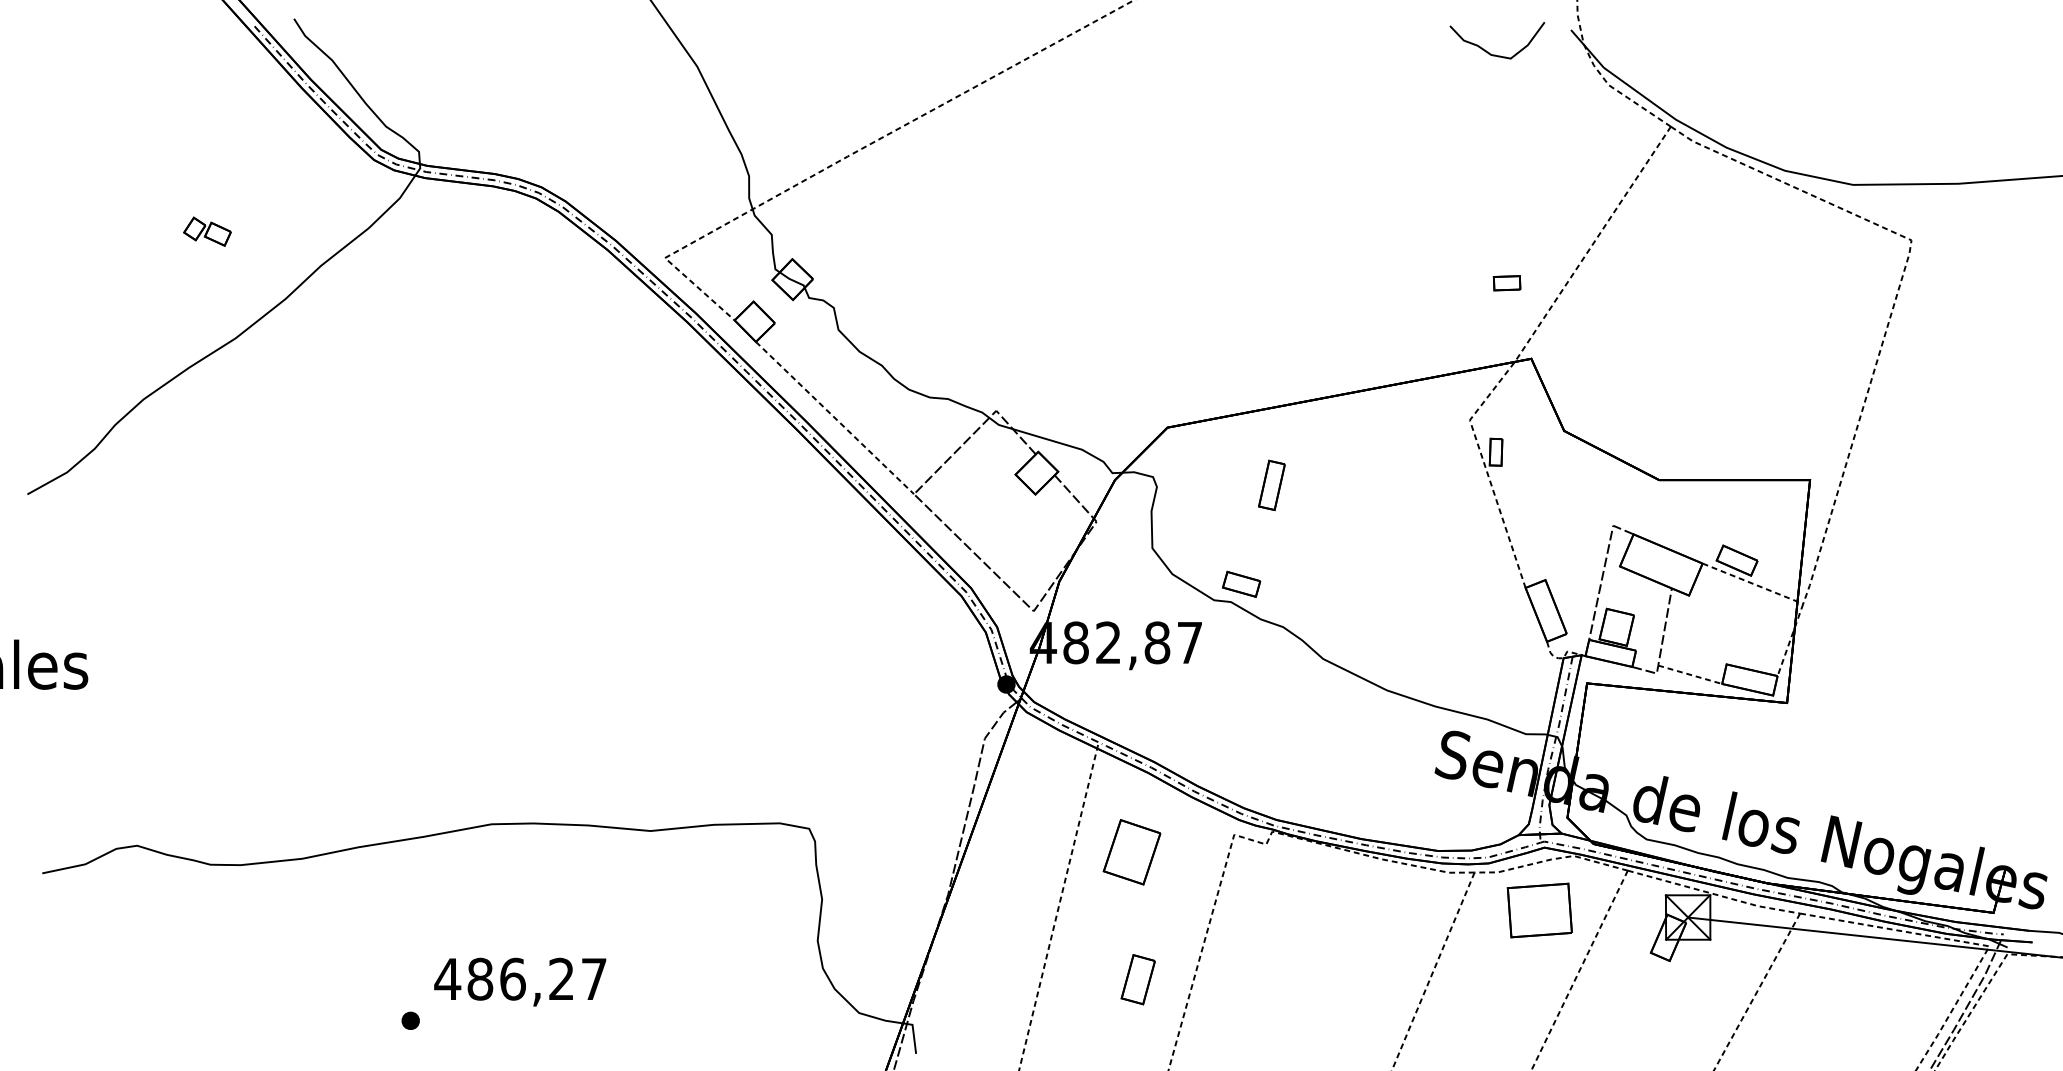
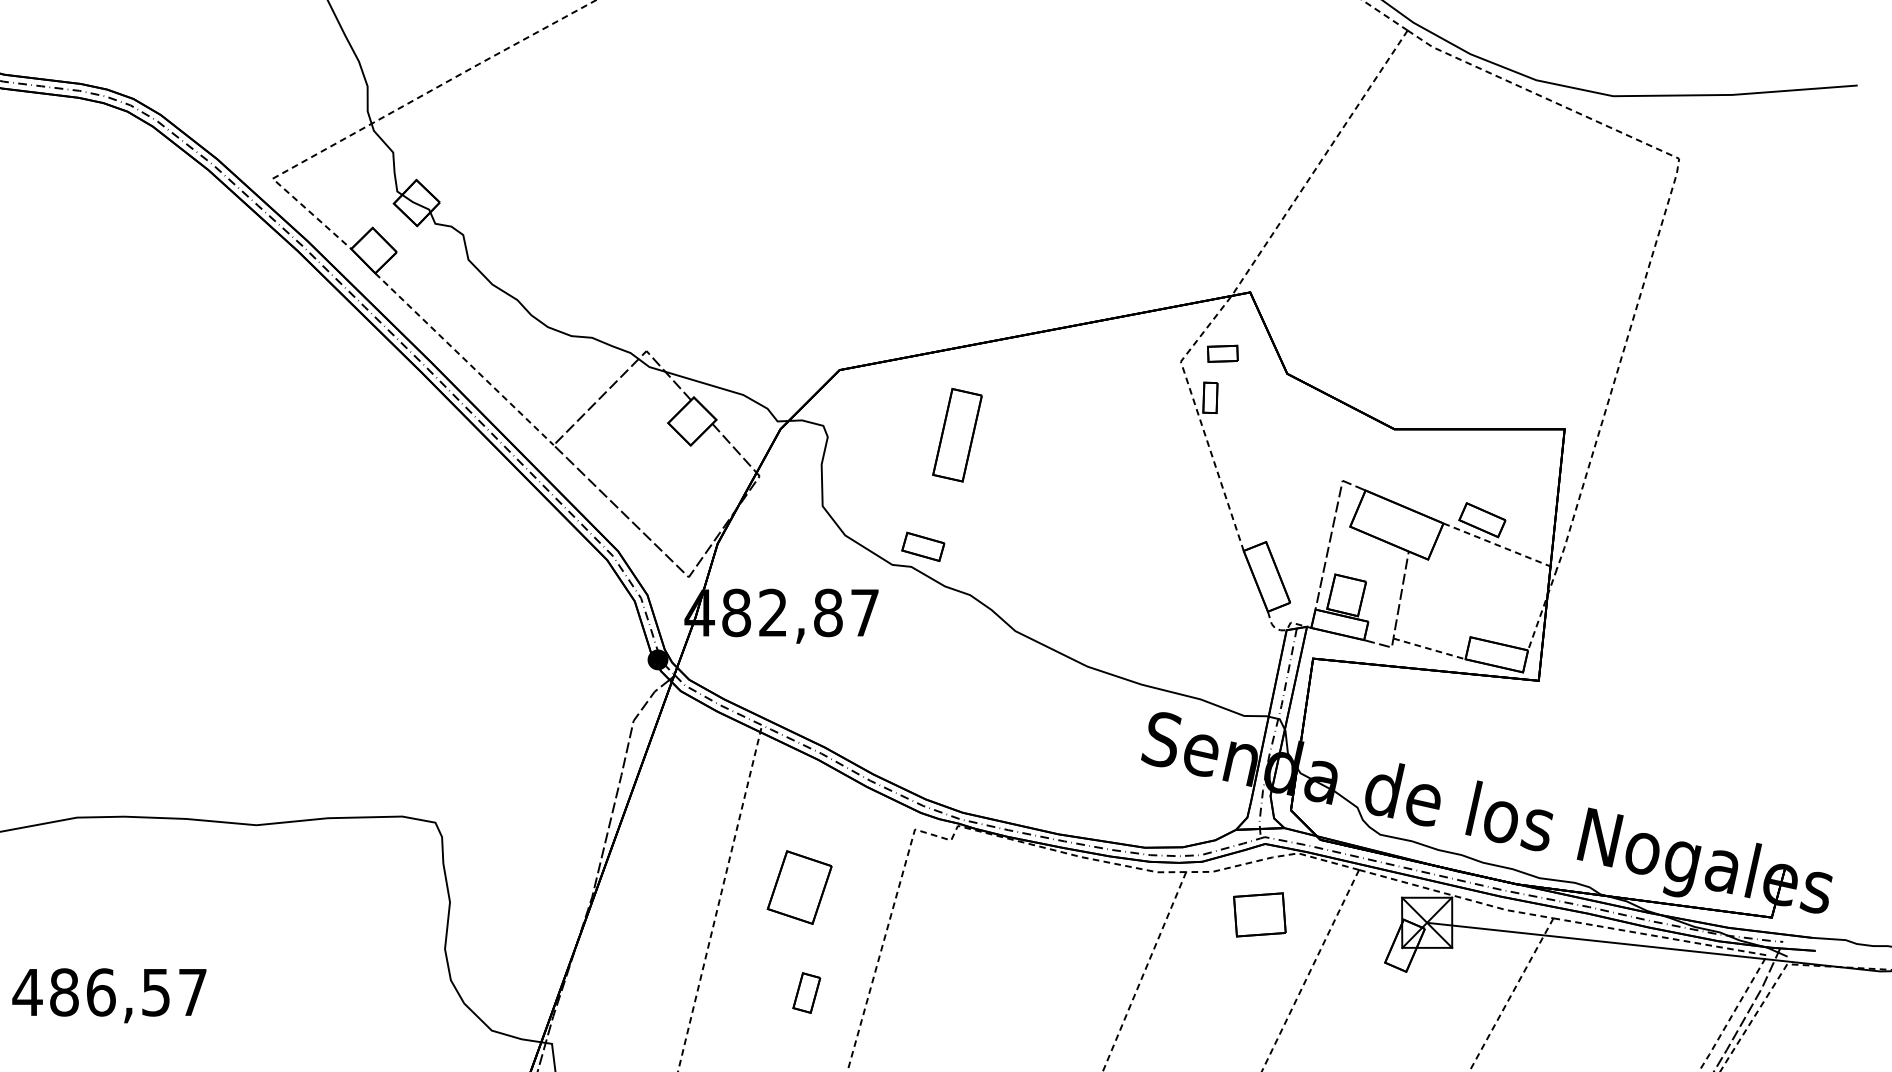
part: (1506, 283) -> (1222, 354), moved
part: (1271, 485) -> (957, 435), size x1.67
part: (1131, 852) -> (799, 887), moved
part: (1539, 910) -> (1259, 914), size x0.71
text: (561, 978) -> (155, 991), 486,27 -> 486,57
part: (1138, 979) -> (806, 992), size x0.71

